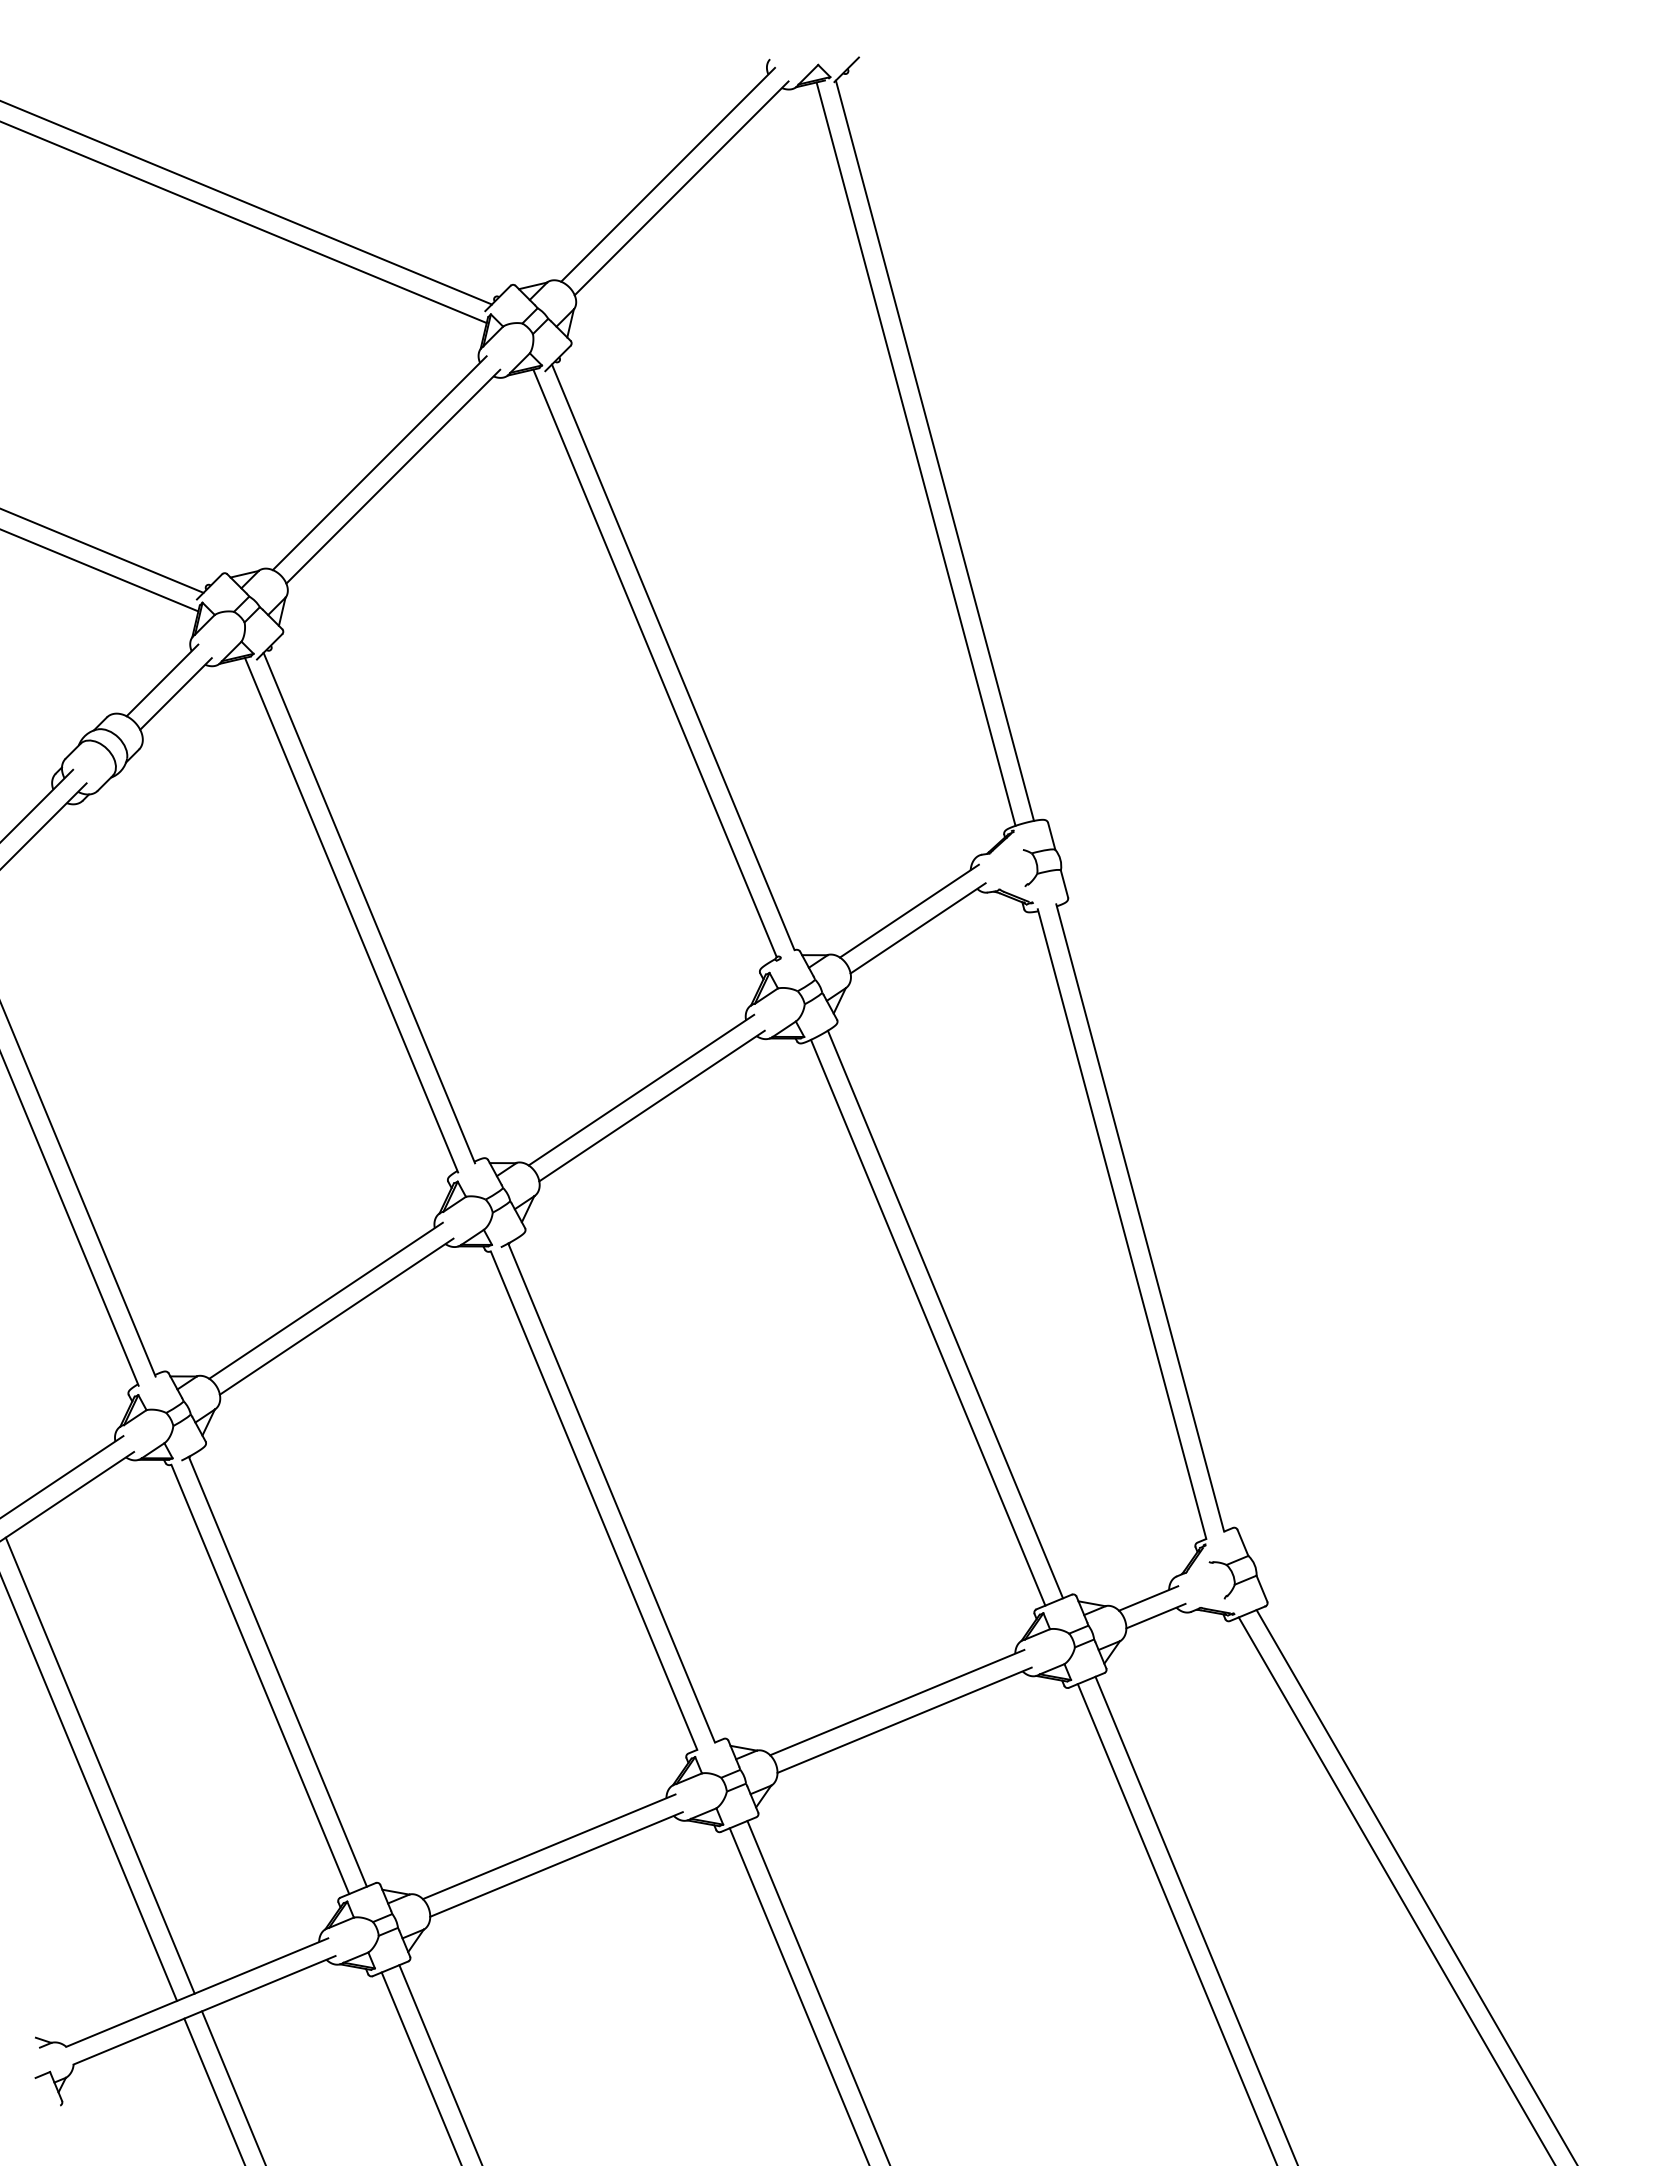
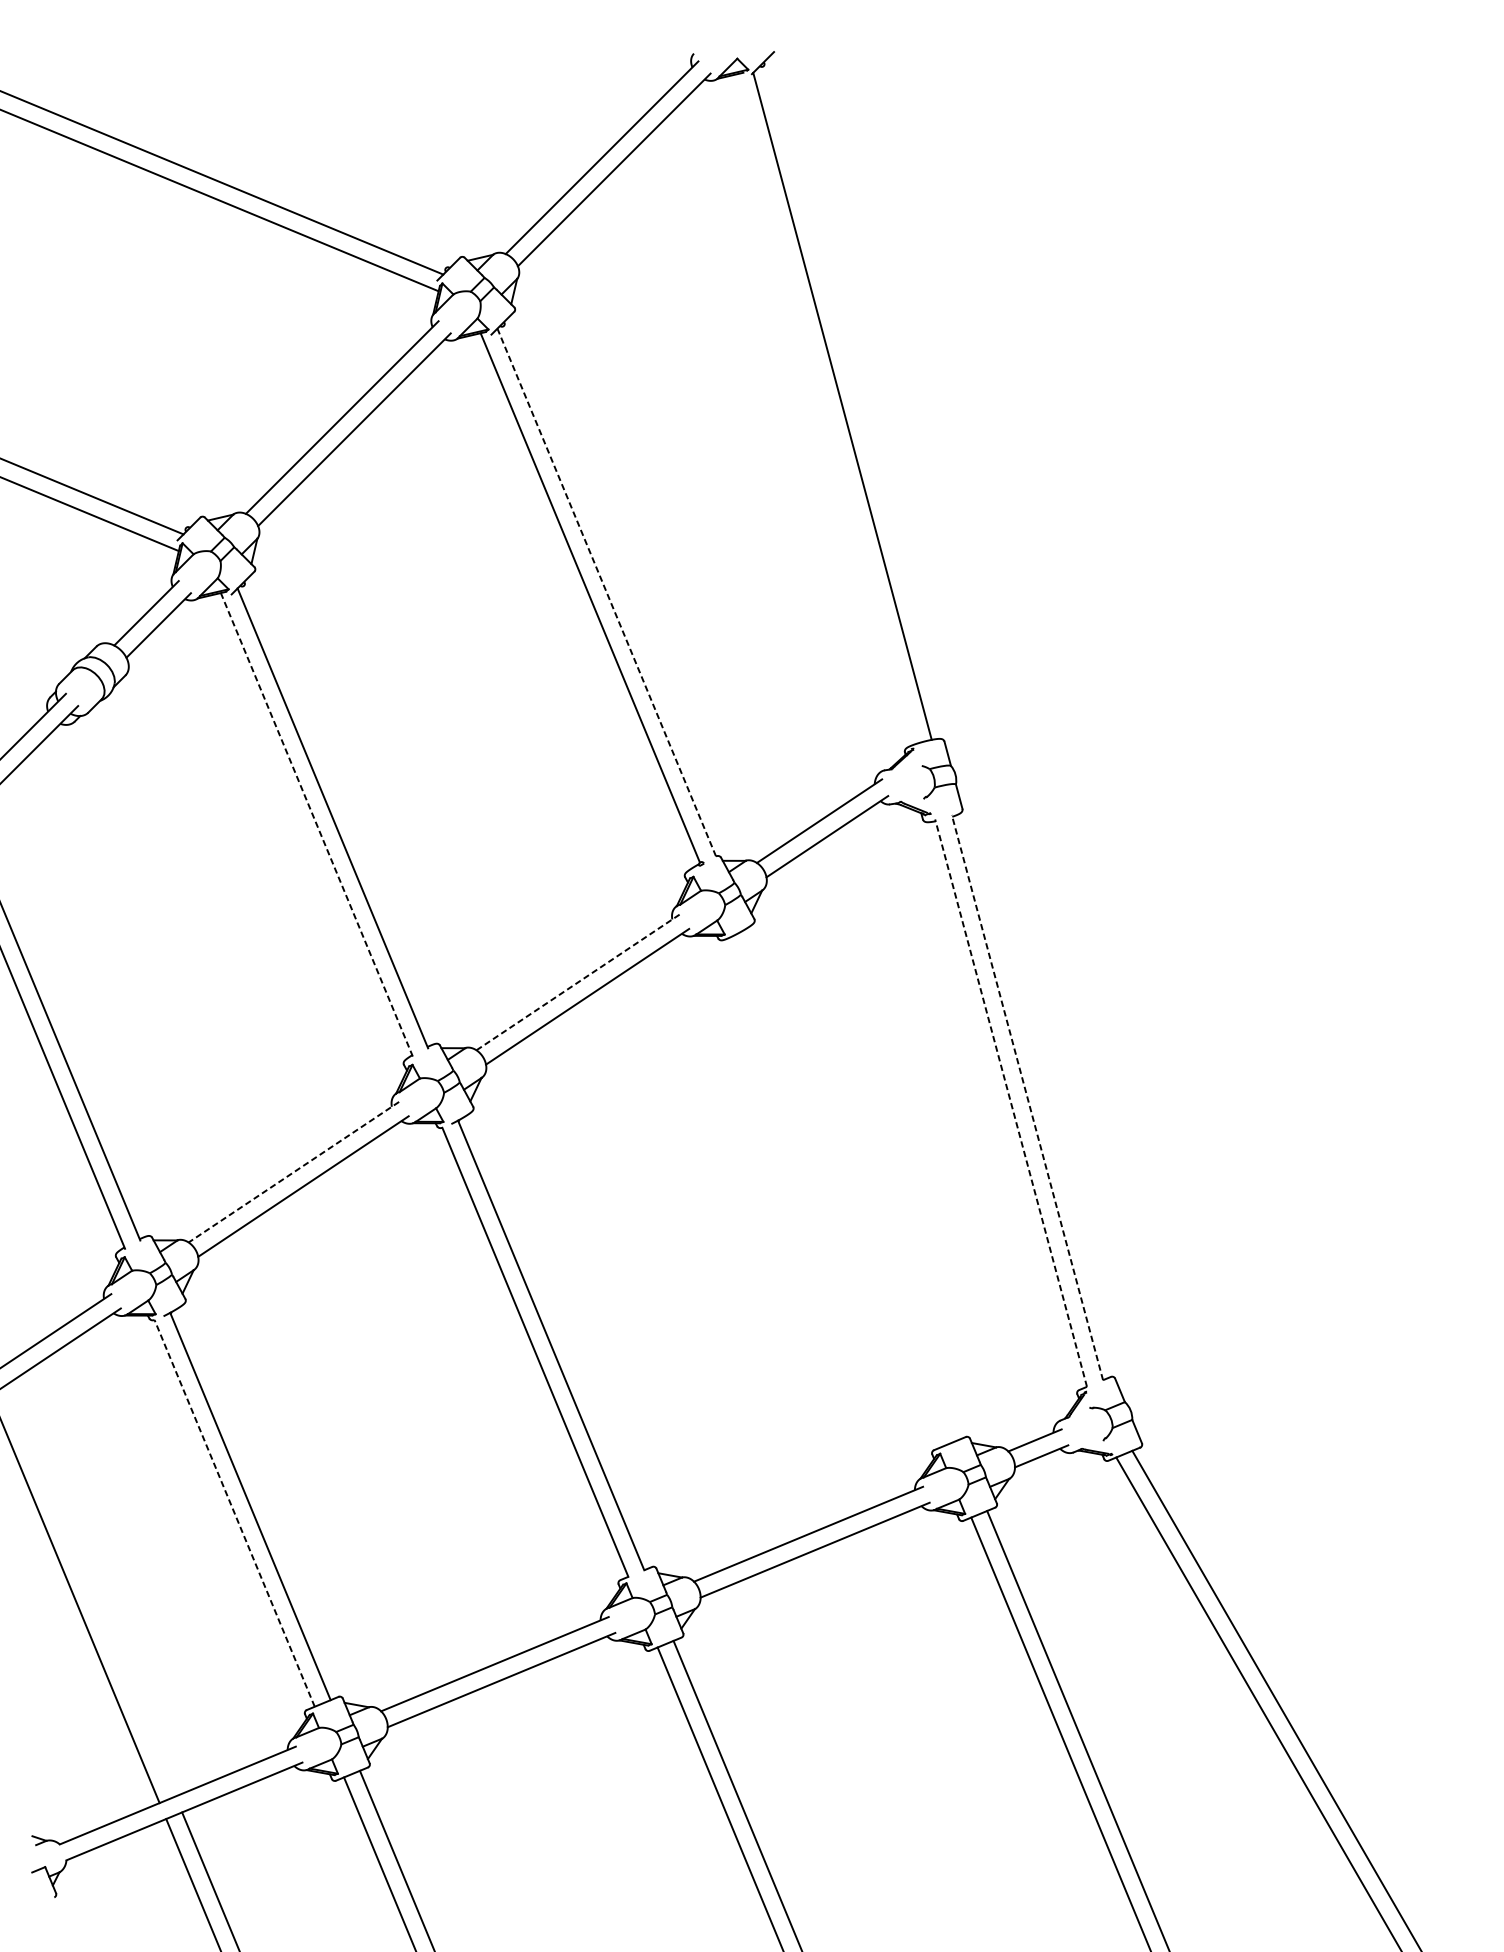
line: (915, 453) -> (824, 408), removed
line: (673, 657) -> (606, 592), solid -> dashed
line: (351, 914) -> (316, 824), solid -> dashed
line: (641, 1090) -> (578, 982), solid -> dashed
line: (1140, 1217) -> (1027, 1097), solid -> dashed
line: (1122, 1224) -> (1011, 1103), solid -> dashed
line: (325, 1301) -> (293, 1172), solid -> dashed
line: (945, 1314) -> (852, 1184), removed
line: (928, 1322) -> (836, 1191), removed
line: (260, 1678) -> (234, 1512), solid -> dashed
line: (99, 1765) -> (89, 1590), removed

